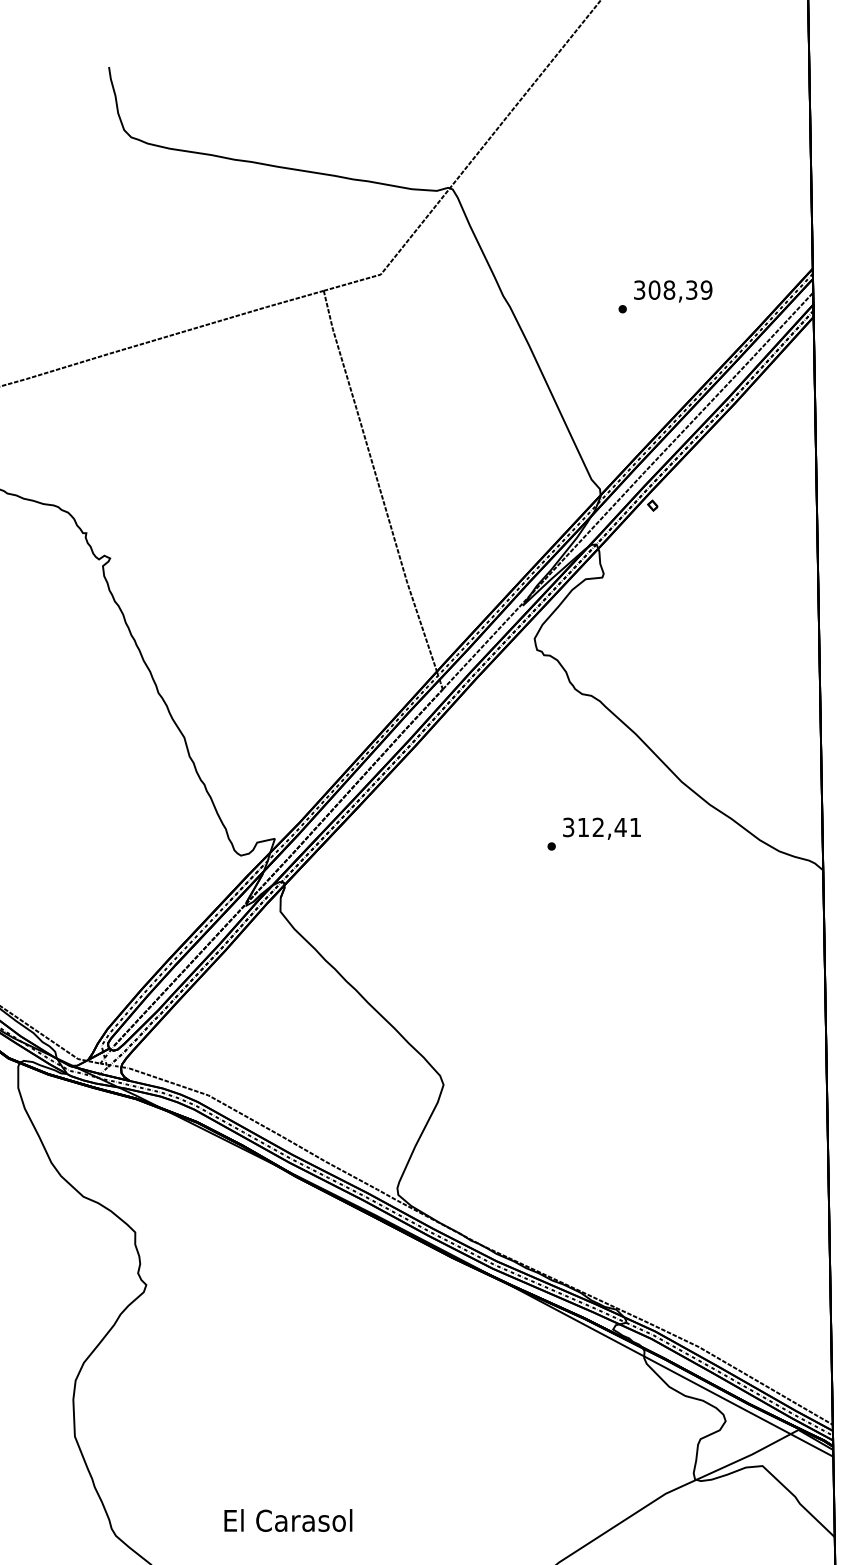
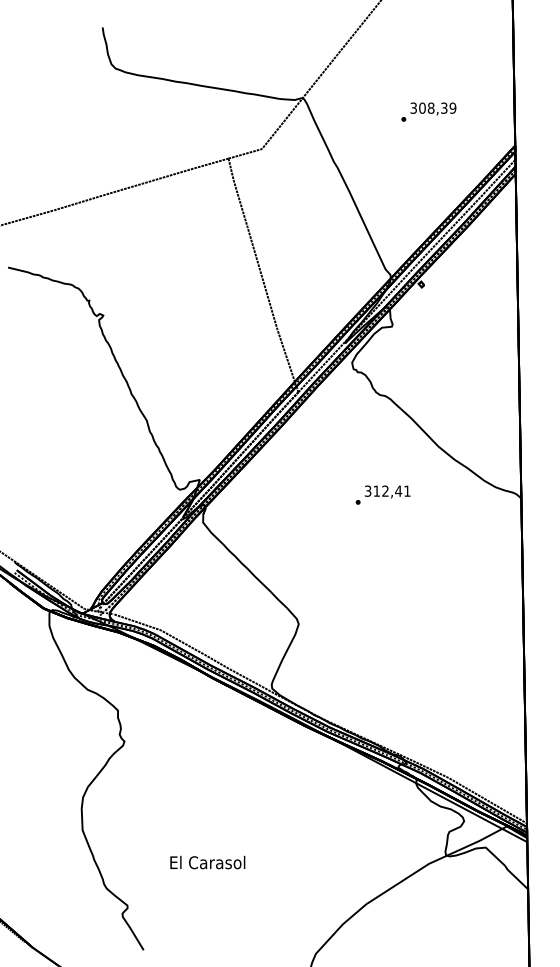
text: (664, 295) -> (428, 111), moved
text: (593, 833) -> (382, 494), moved
text: (287, 1520) -> (207, 862), moved

